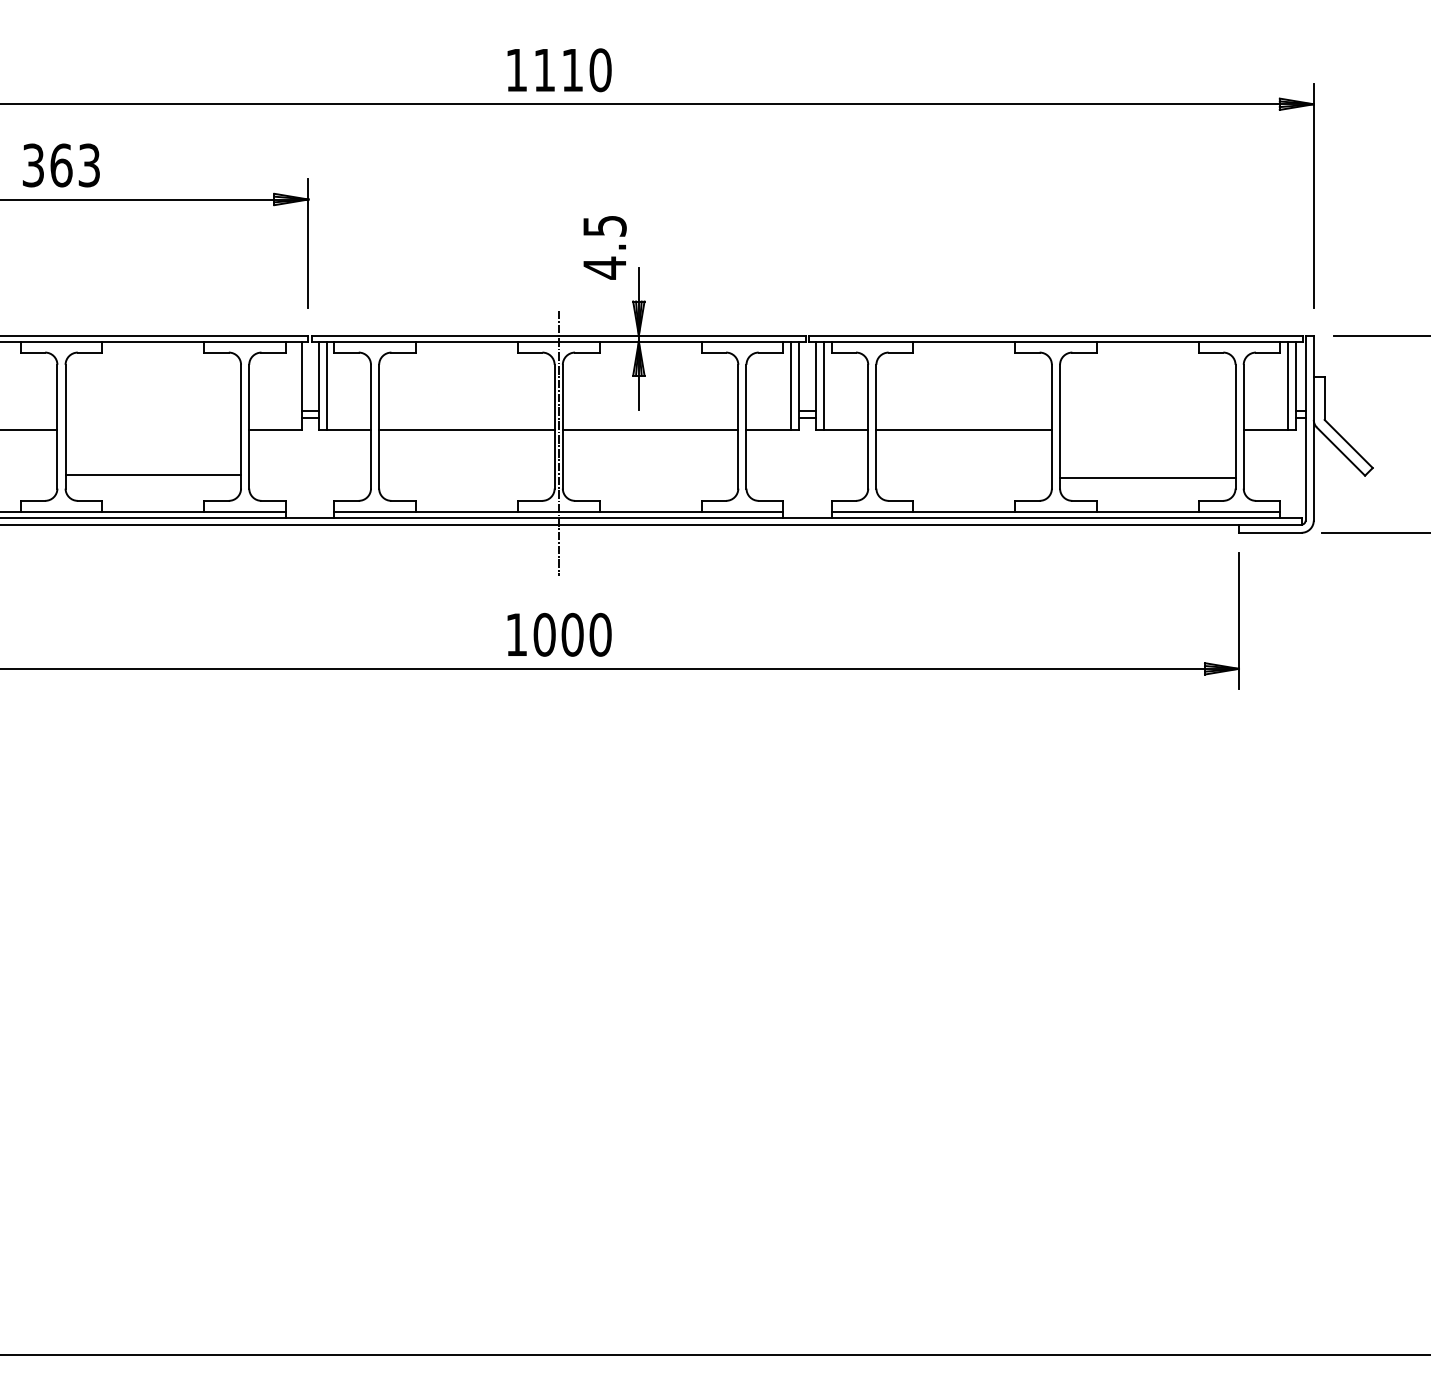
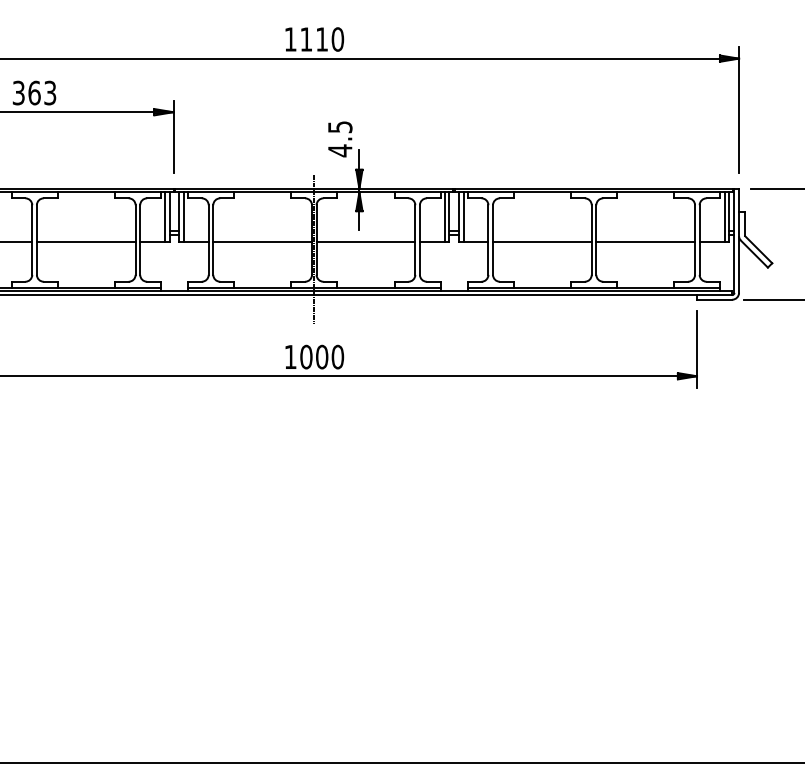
line: (294, 384) -> (165, 216), added
line: (152, 473) -> (85, 241), moved
line: (1147, 477) -> (645, 241), moved

